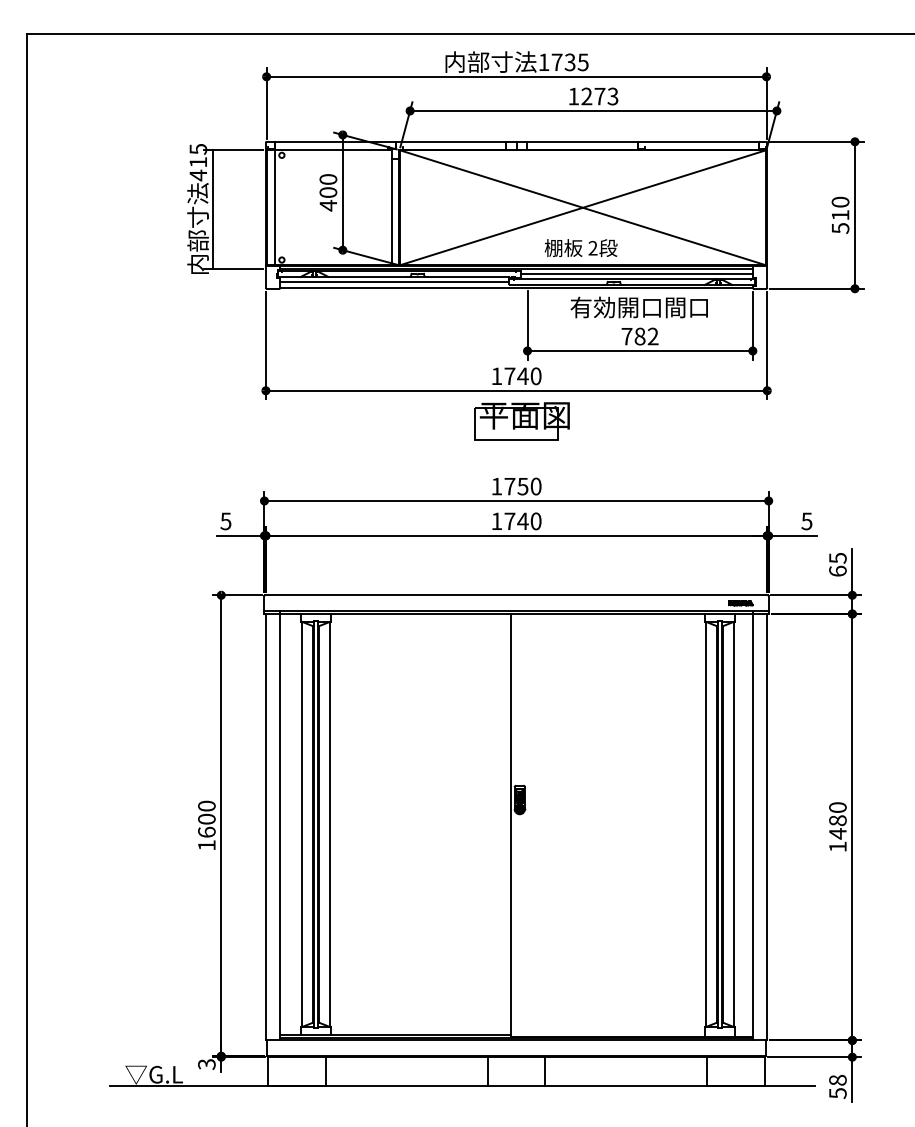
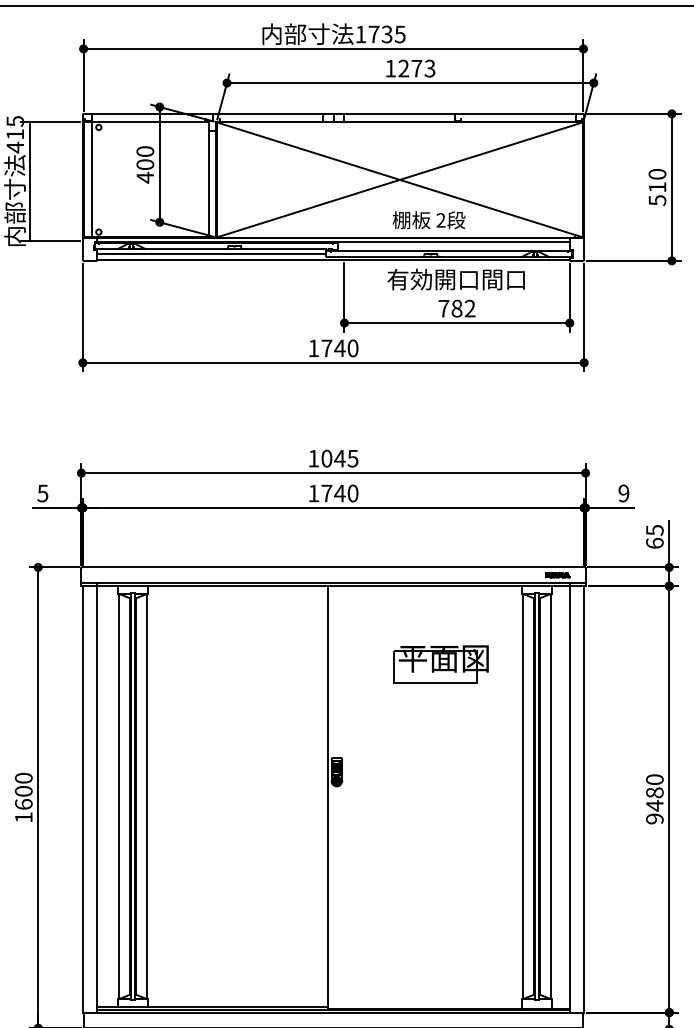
text: (580, 247) -> (428, 219), moved
line: (636, 273) -> (453, 245), removed
part: (521, 421) -> (440, 664), moved
text: (522, 486) -> (339, 458), 1750 -> 1045
text: (806, 521) -> (623, 493), 5 -> 9
text: (837, 846) -> (654, 818), 1480 -> 9480

